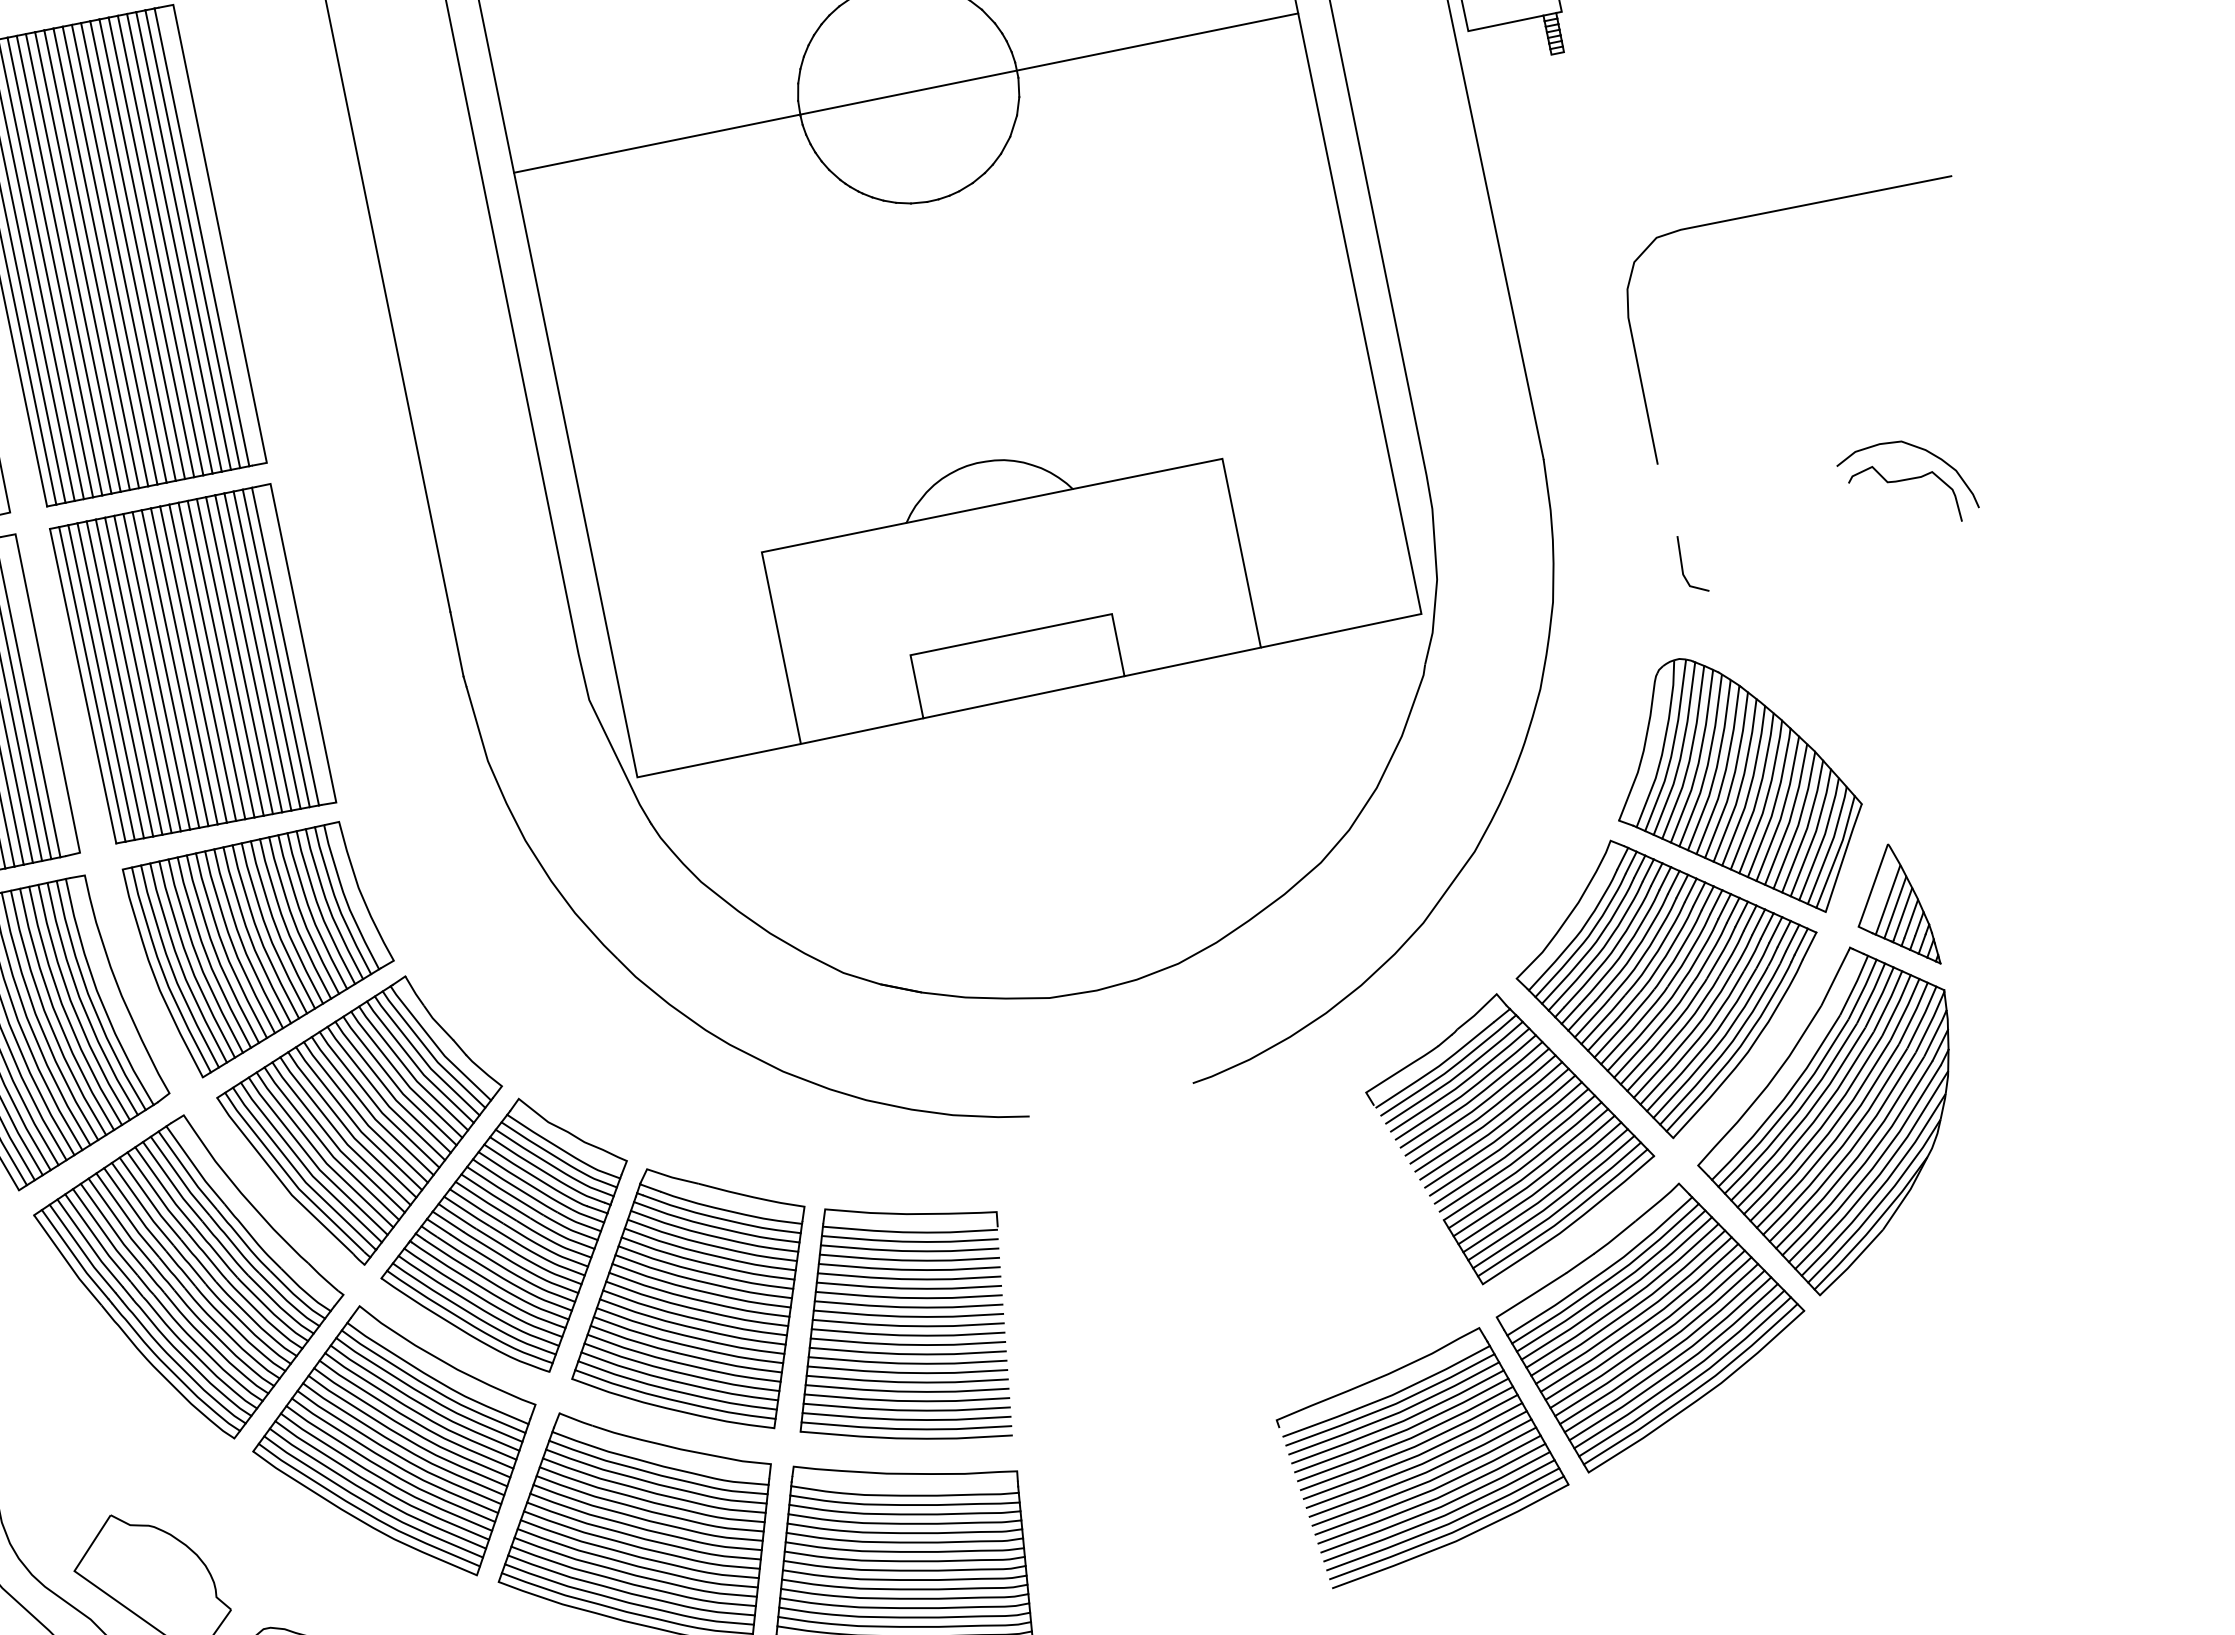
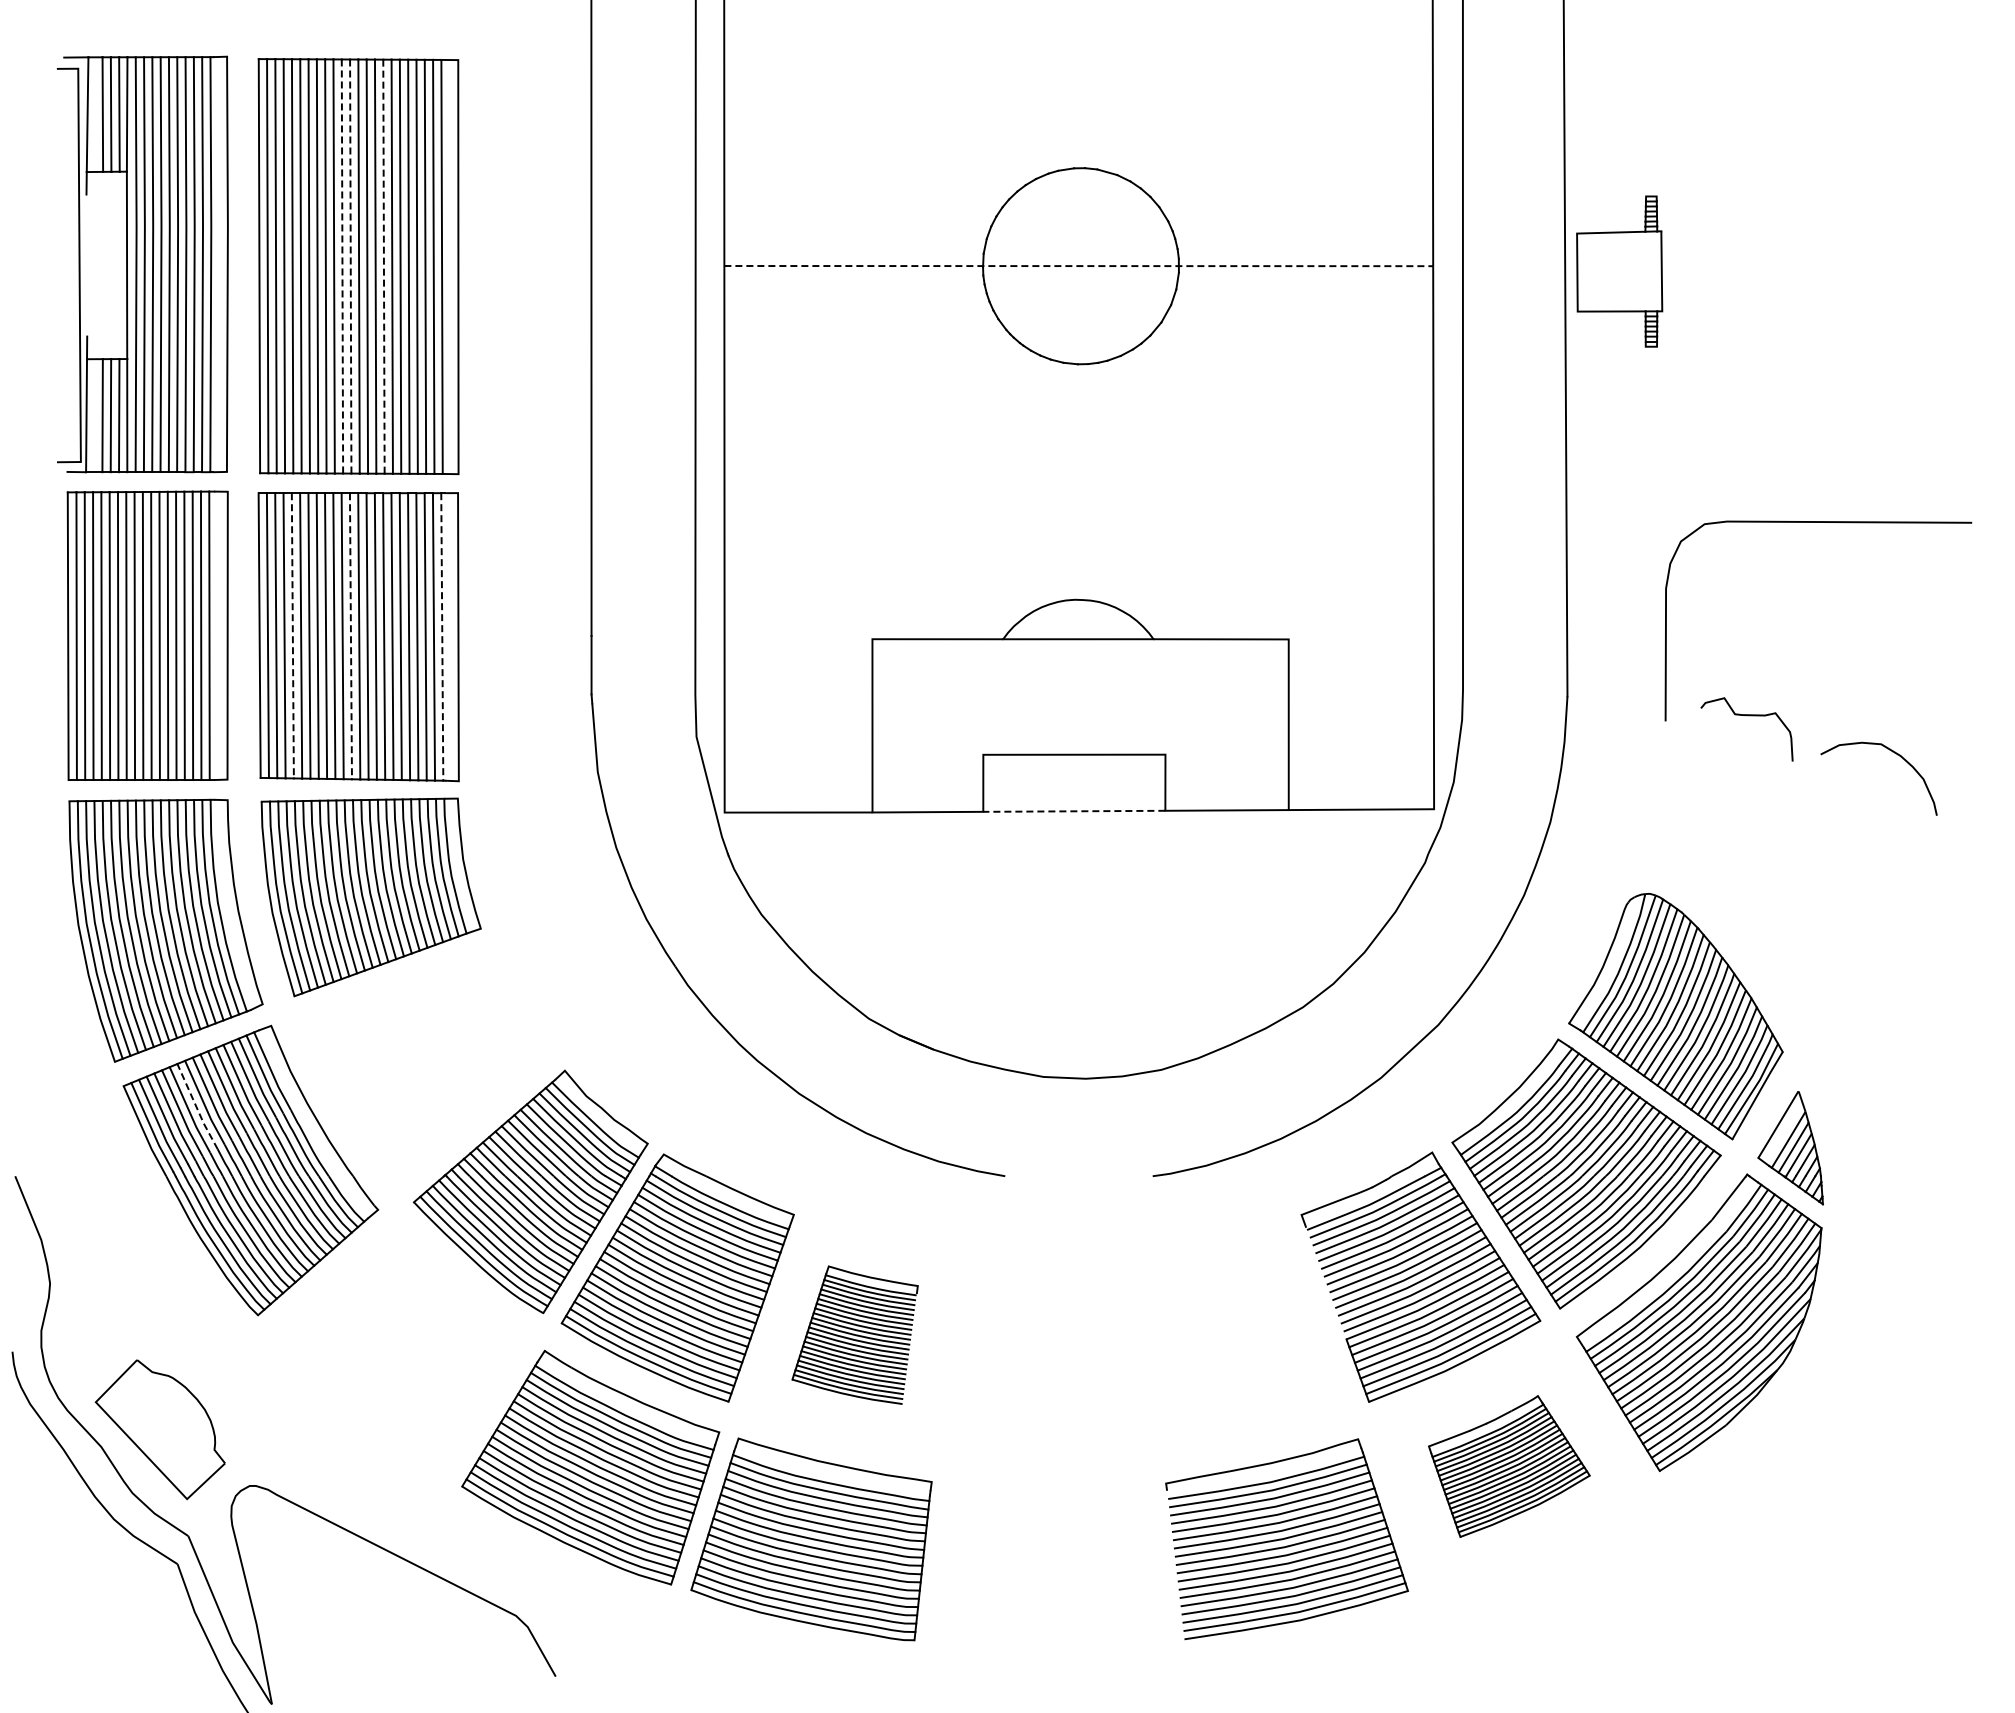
line: (907, 93) -> (1079, 266), solid -> dashed
line: (137, 251) -> (383, 267), solid -> dashed
line: (100, 258) -> (350, 267), solid -> dashed
line: (91, 260) -> (342, 267), solid -> dashed
curve: (1900, 482) -> (1746, 716), moved
line: (1682, 565) -> (1669, 813), removed
line: (285, 646) -> (442, 636), solid -> dashed
line: (183, 666) -> (350, 636), solid -> dashed
line: (119, 678) -> (292, 635), solid -> dashed
line: (1023, 697) -> (1073, 811), solid -> dashed
part: (365, 1124) -> (427, 1065), removed
line: (119, 1222) -> (196, 1107), solid -> dashed
part: (1652, 1324) -> (1509, 1466), size x0.6
part: (898, 1325) -> (854, 1334), size x0.6
part: (397, 1444) -> (398, 1349), removed

